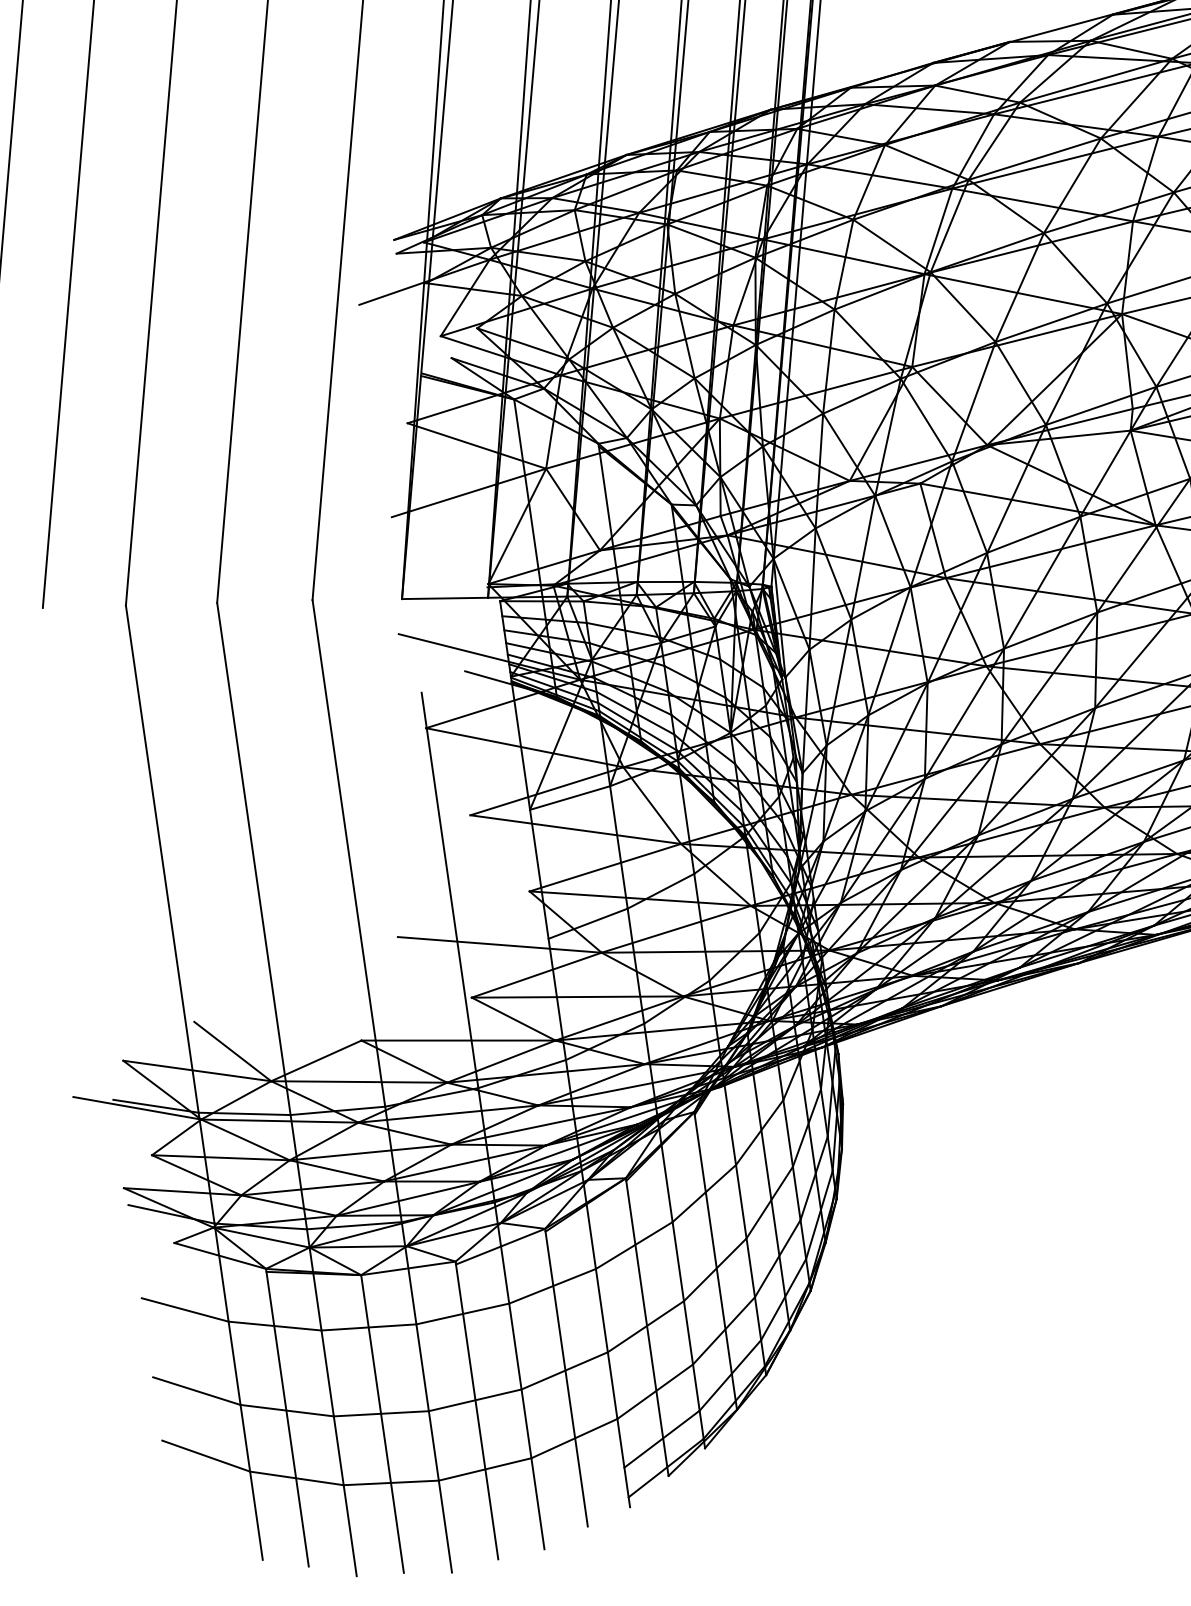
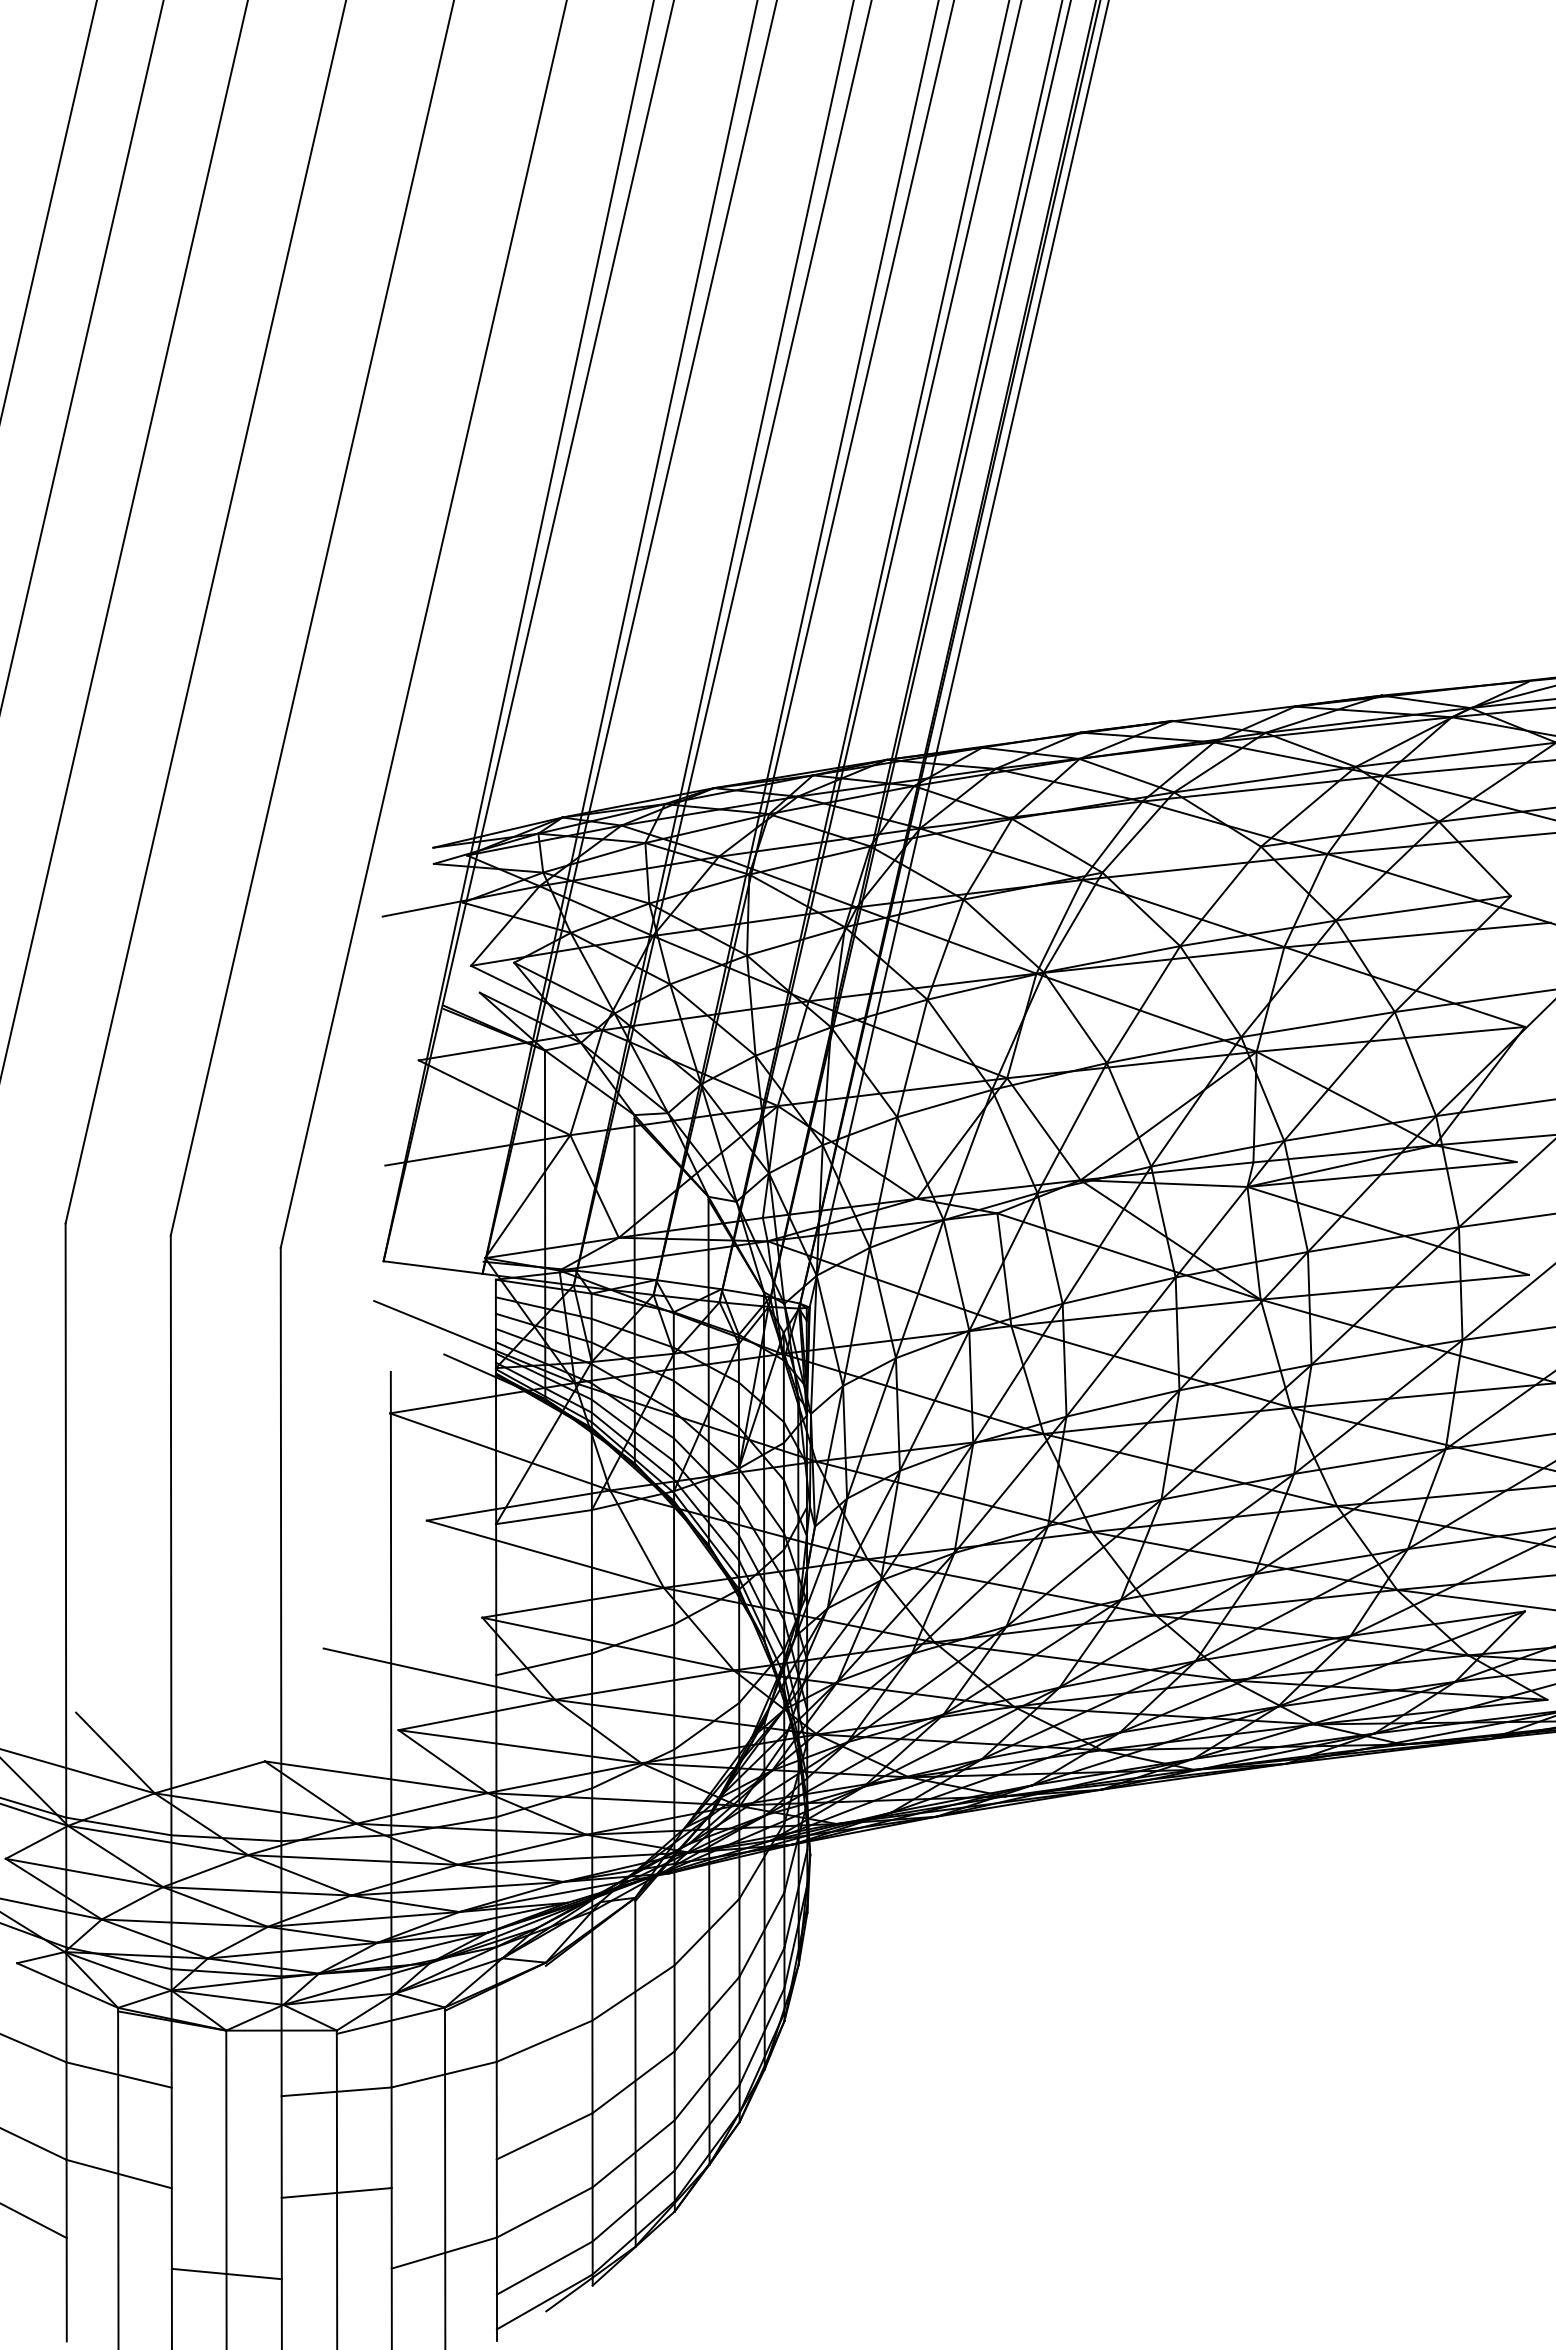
line: (1034, 159) -> (1181, 859), removed
line: (646, 1326) -> (545, 2136), removed
line: (368, 1327) -> (226, 2091), removed
line: (564, 1370) -> (443, 2173), removed
line: (381, 1413) -> (226, 2192), removed
line: (484, 1469) -> (336, 2273), removed
line: (296, 1478) -> (118, 2253), removed

